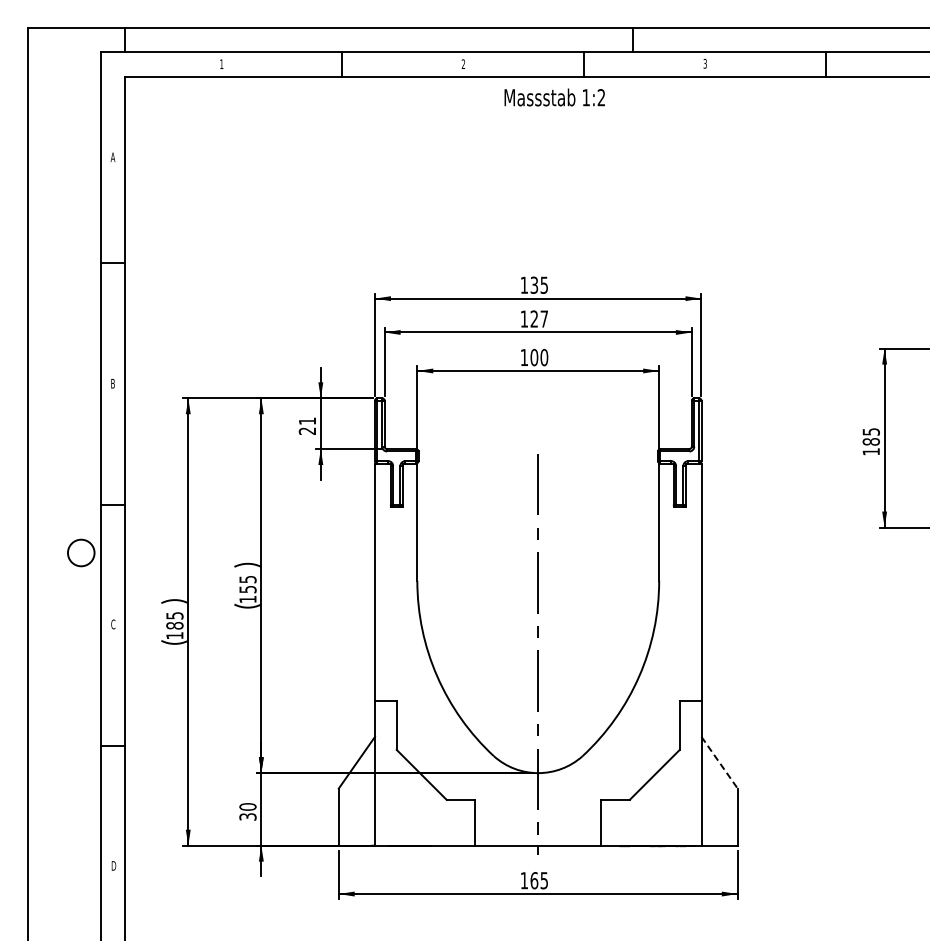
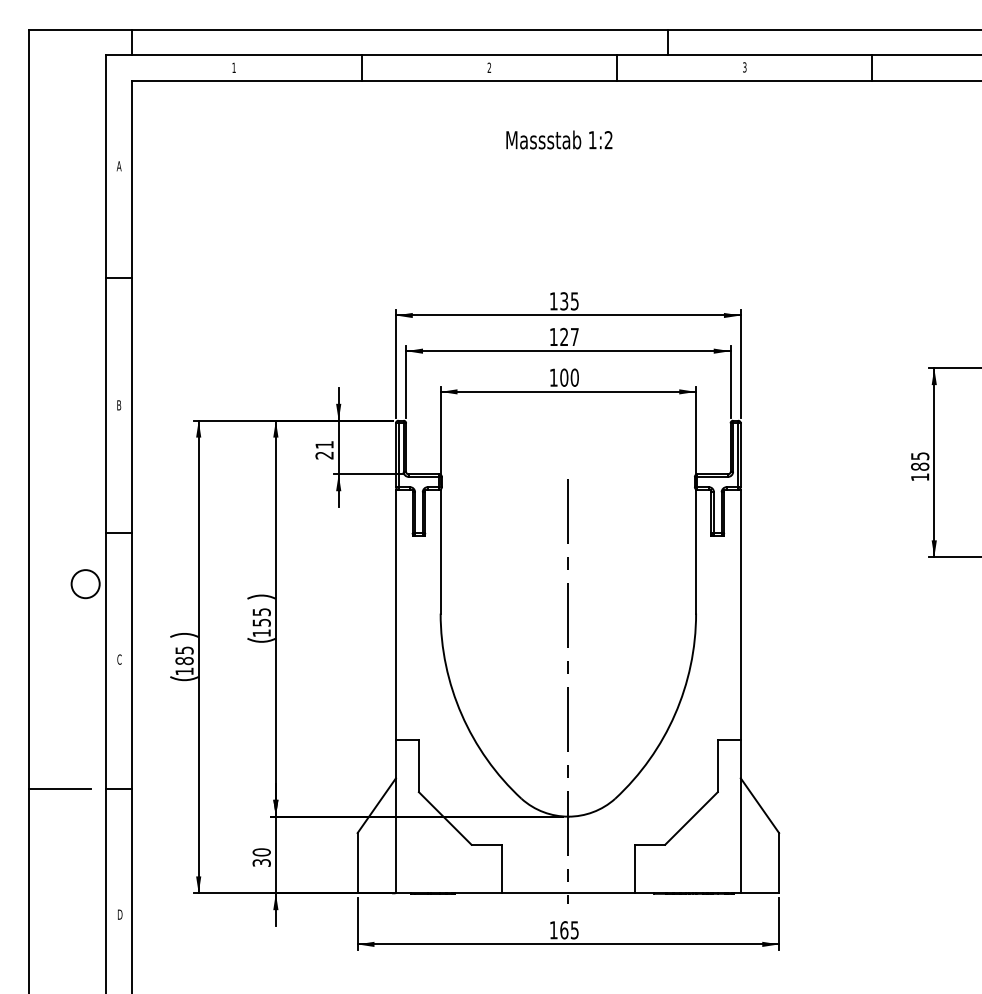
text: (554, 97) -> (559, 139), moved
line: (57, 746) -> (60, 788), added
line: (719, 762) -> (759, 805), dashed -> solid

